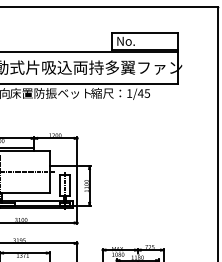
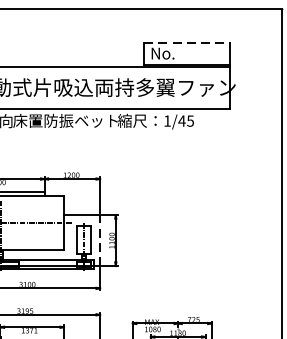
line: (145, 32) -> (188, 42), solid -> dashed
line: (77, 185) -> (100, 239), solid -> dashed

